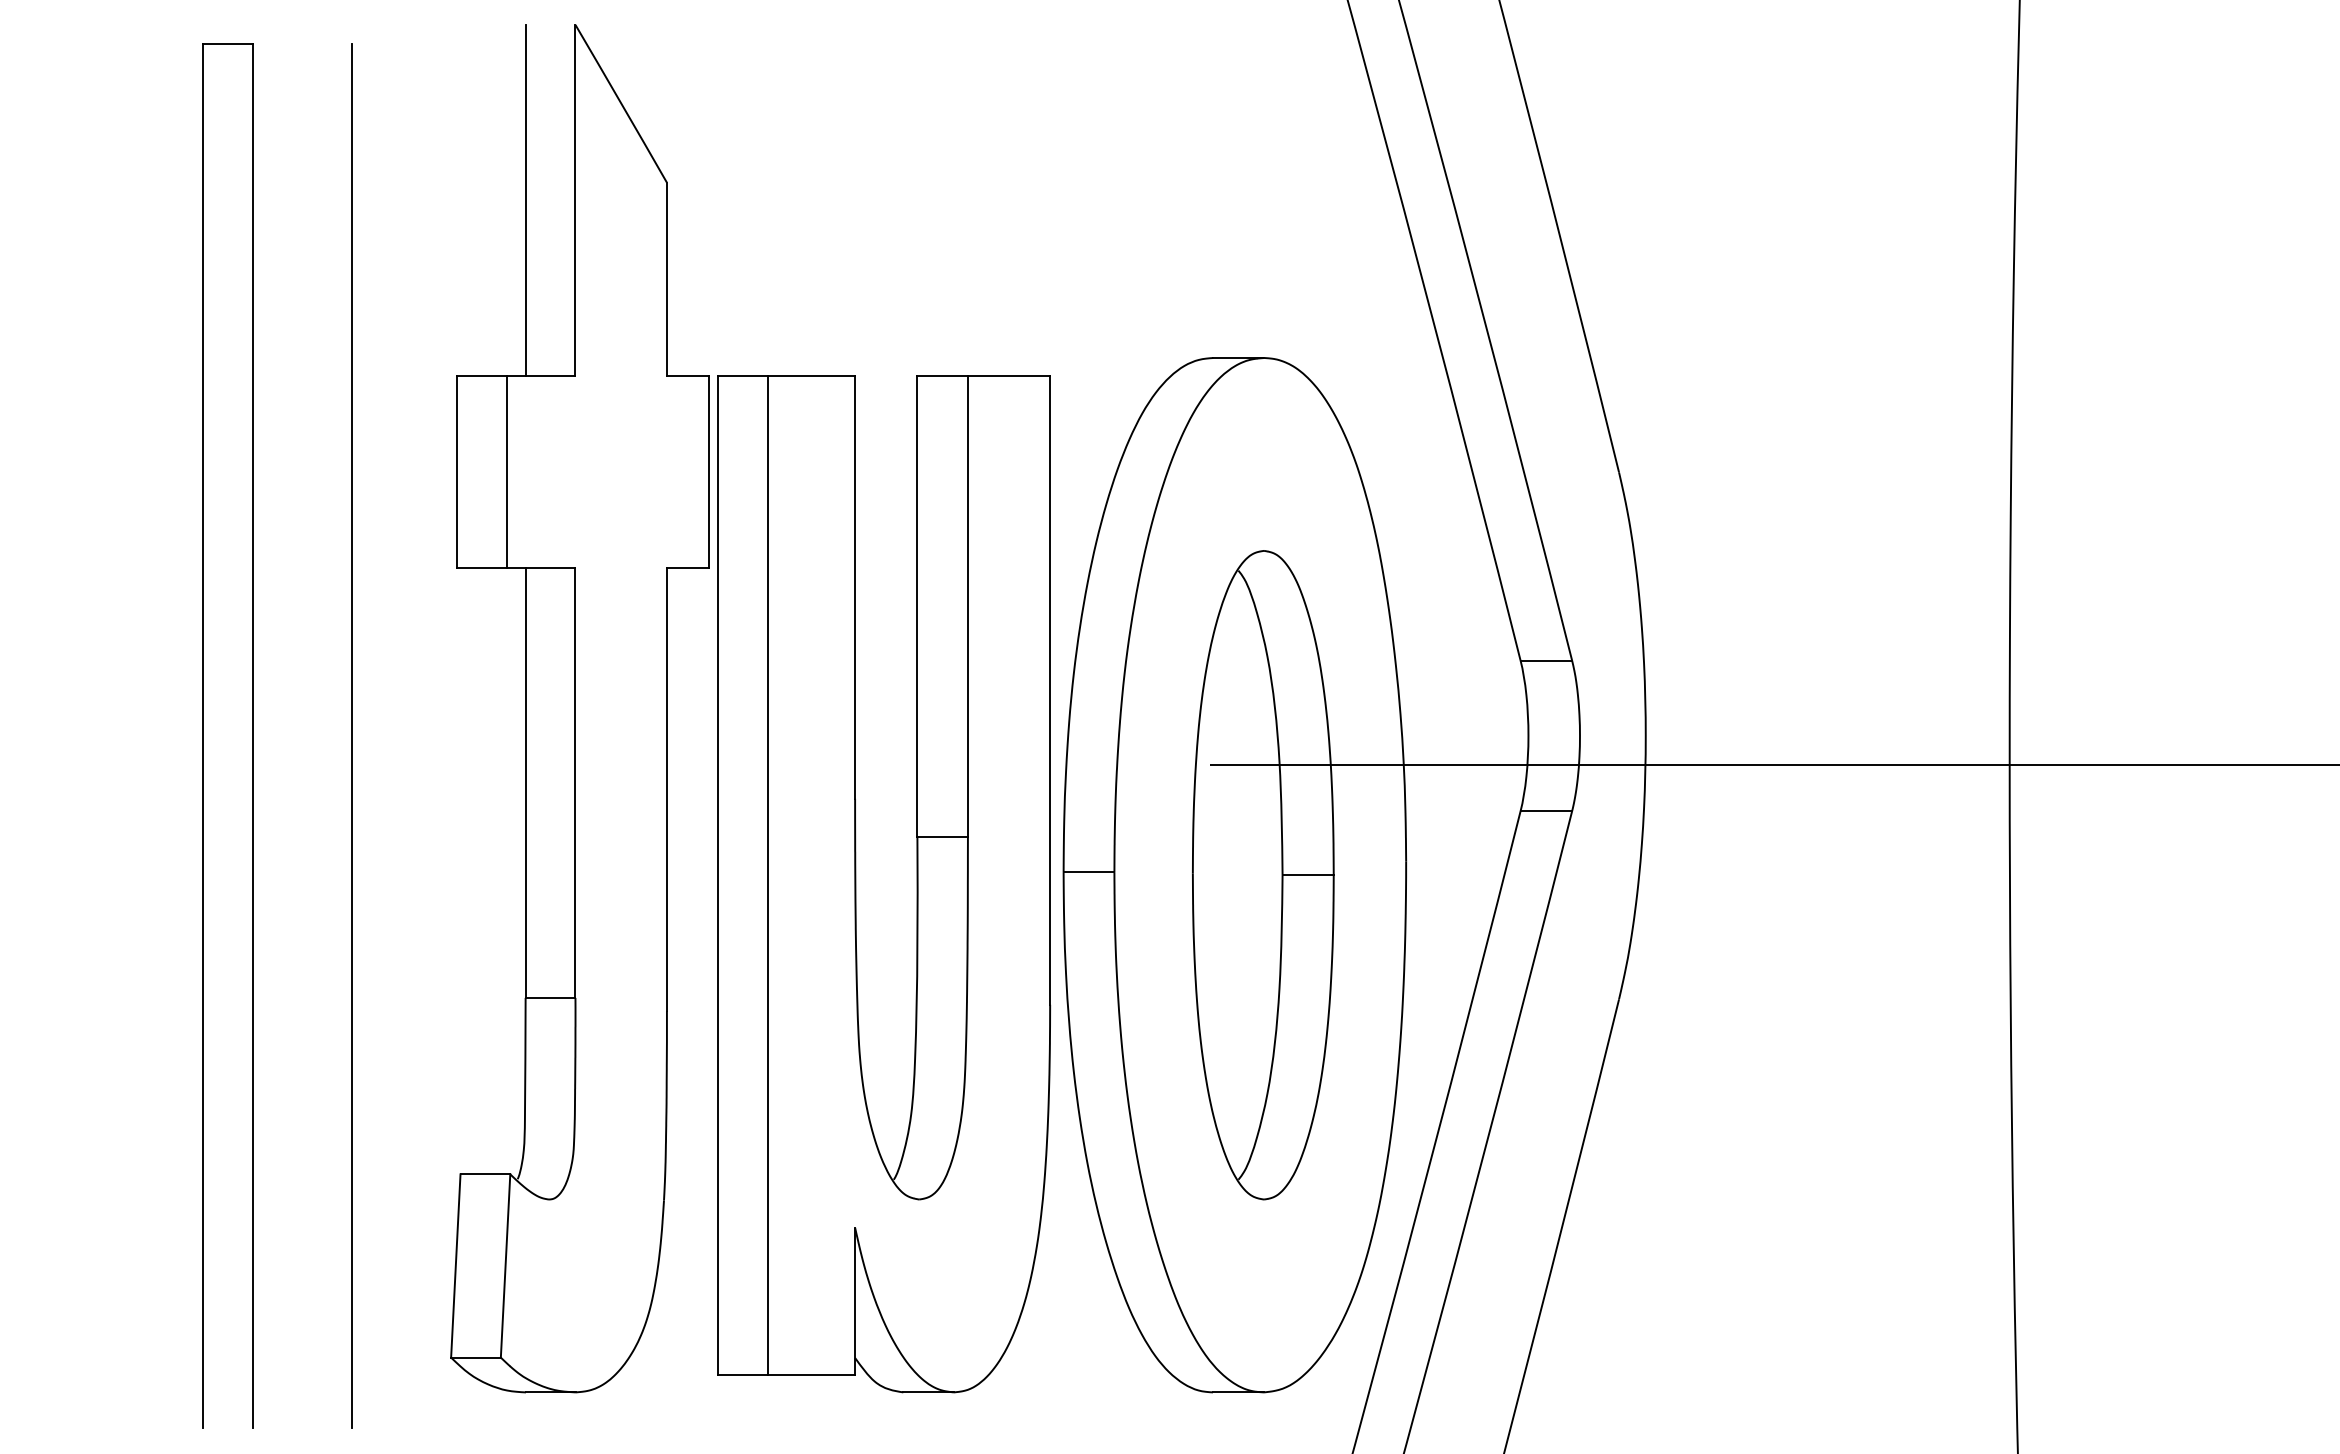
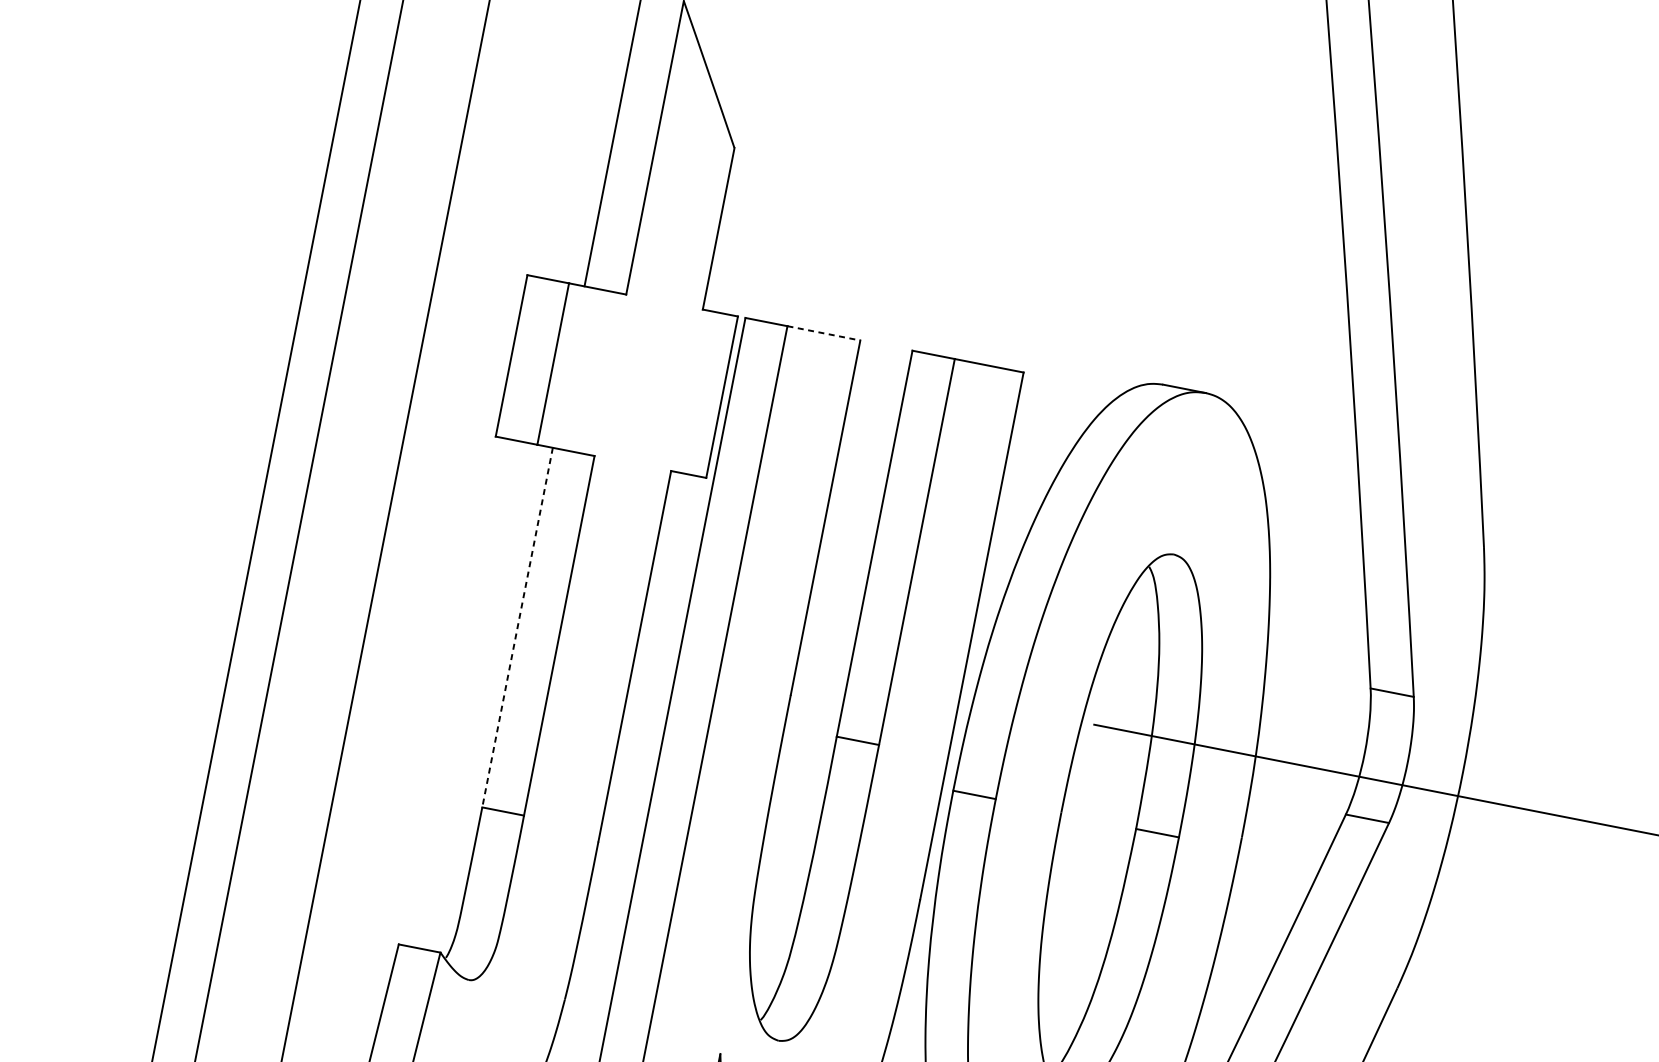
line: (811, 375) -> (823, 333), solid -> dashed
line: (525, 783) -> (517, 627), solid -> dashed

